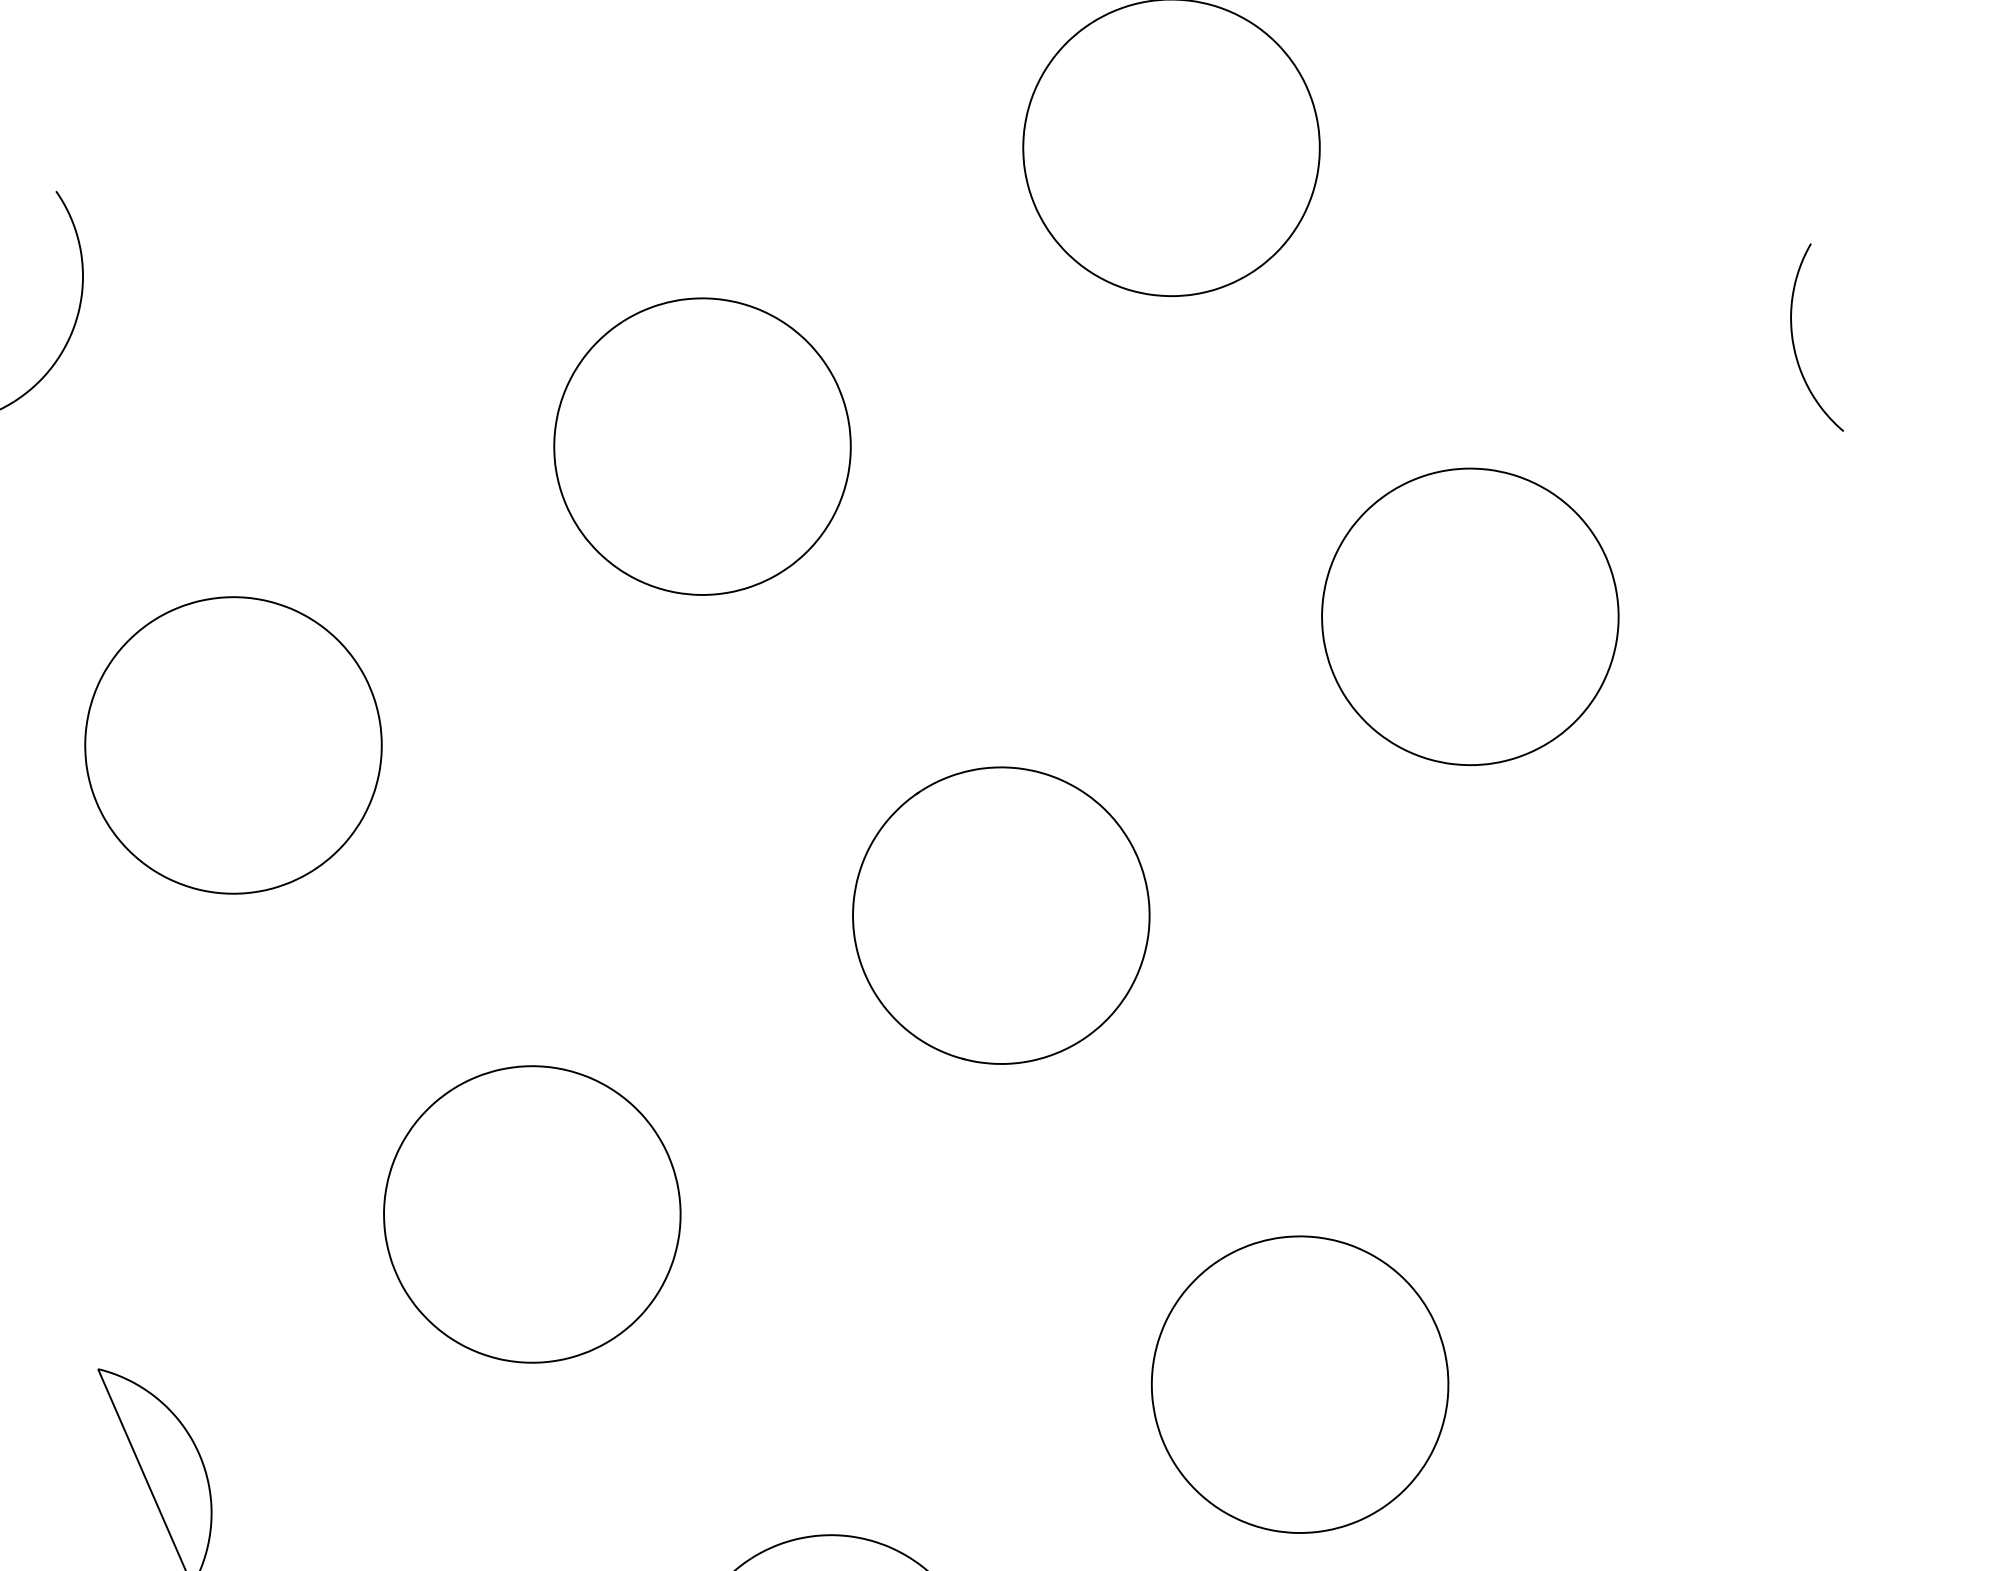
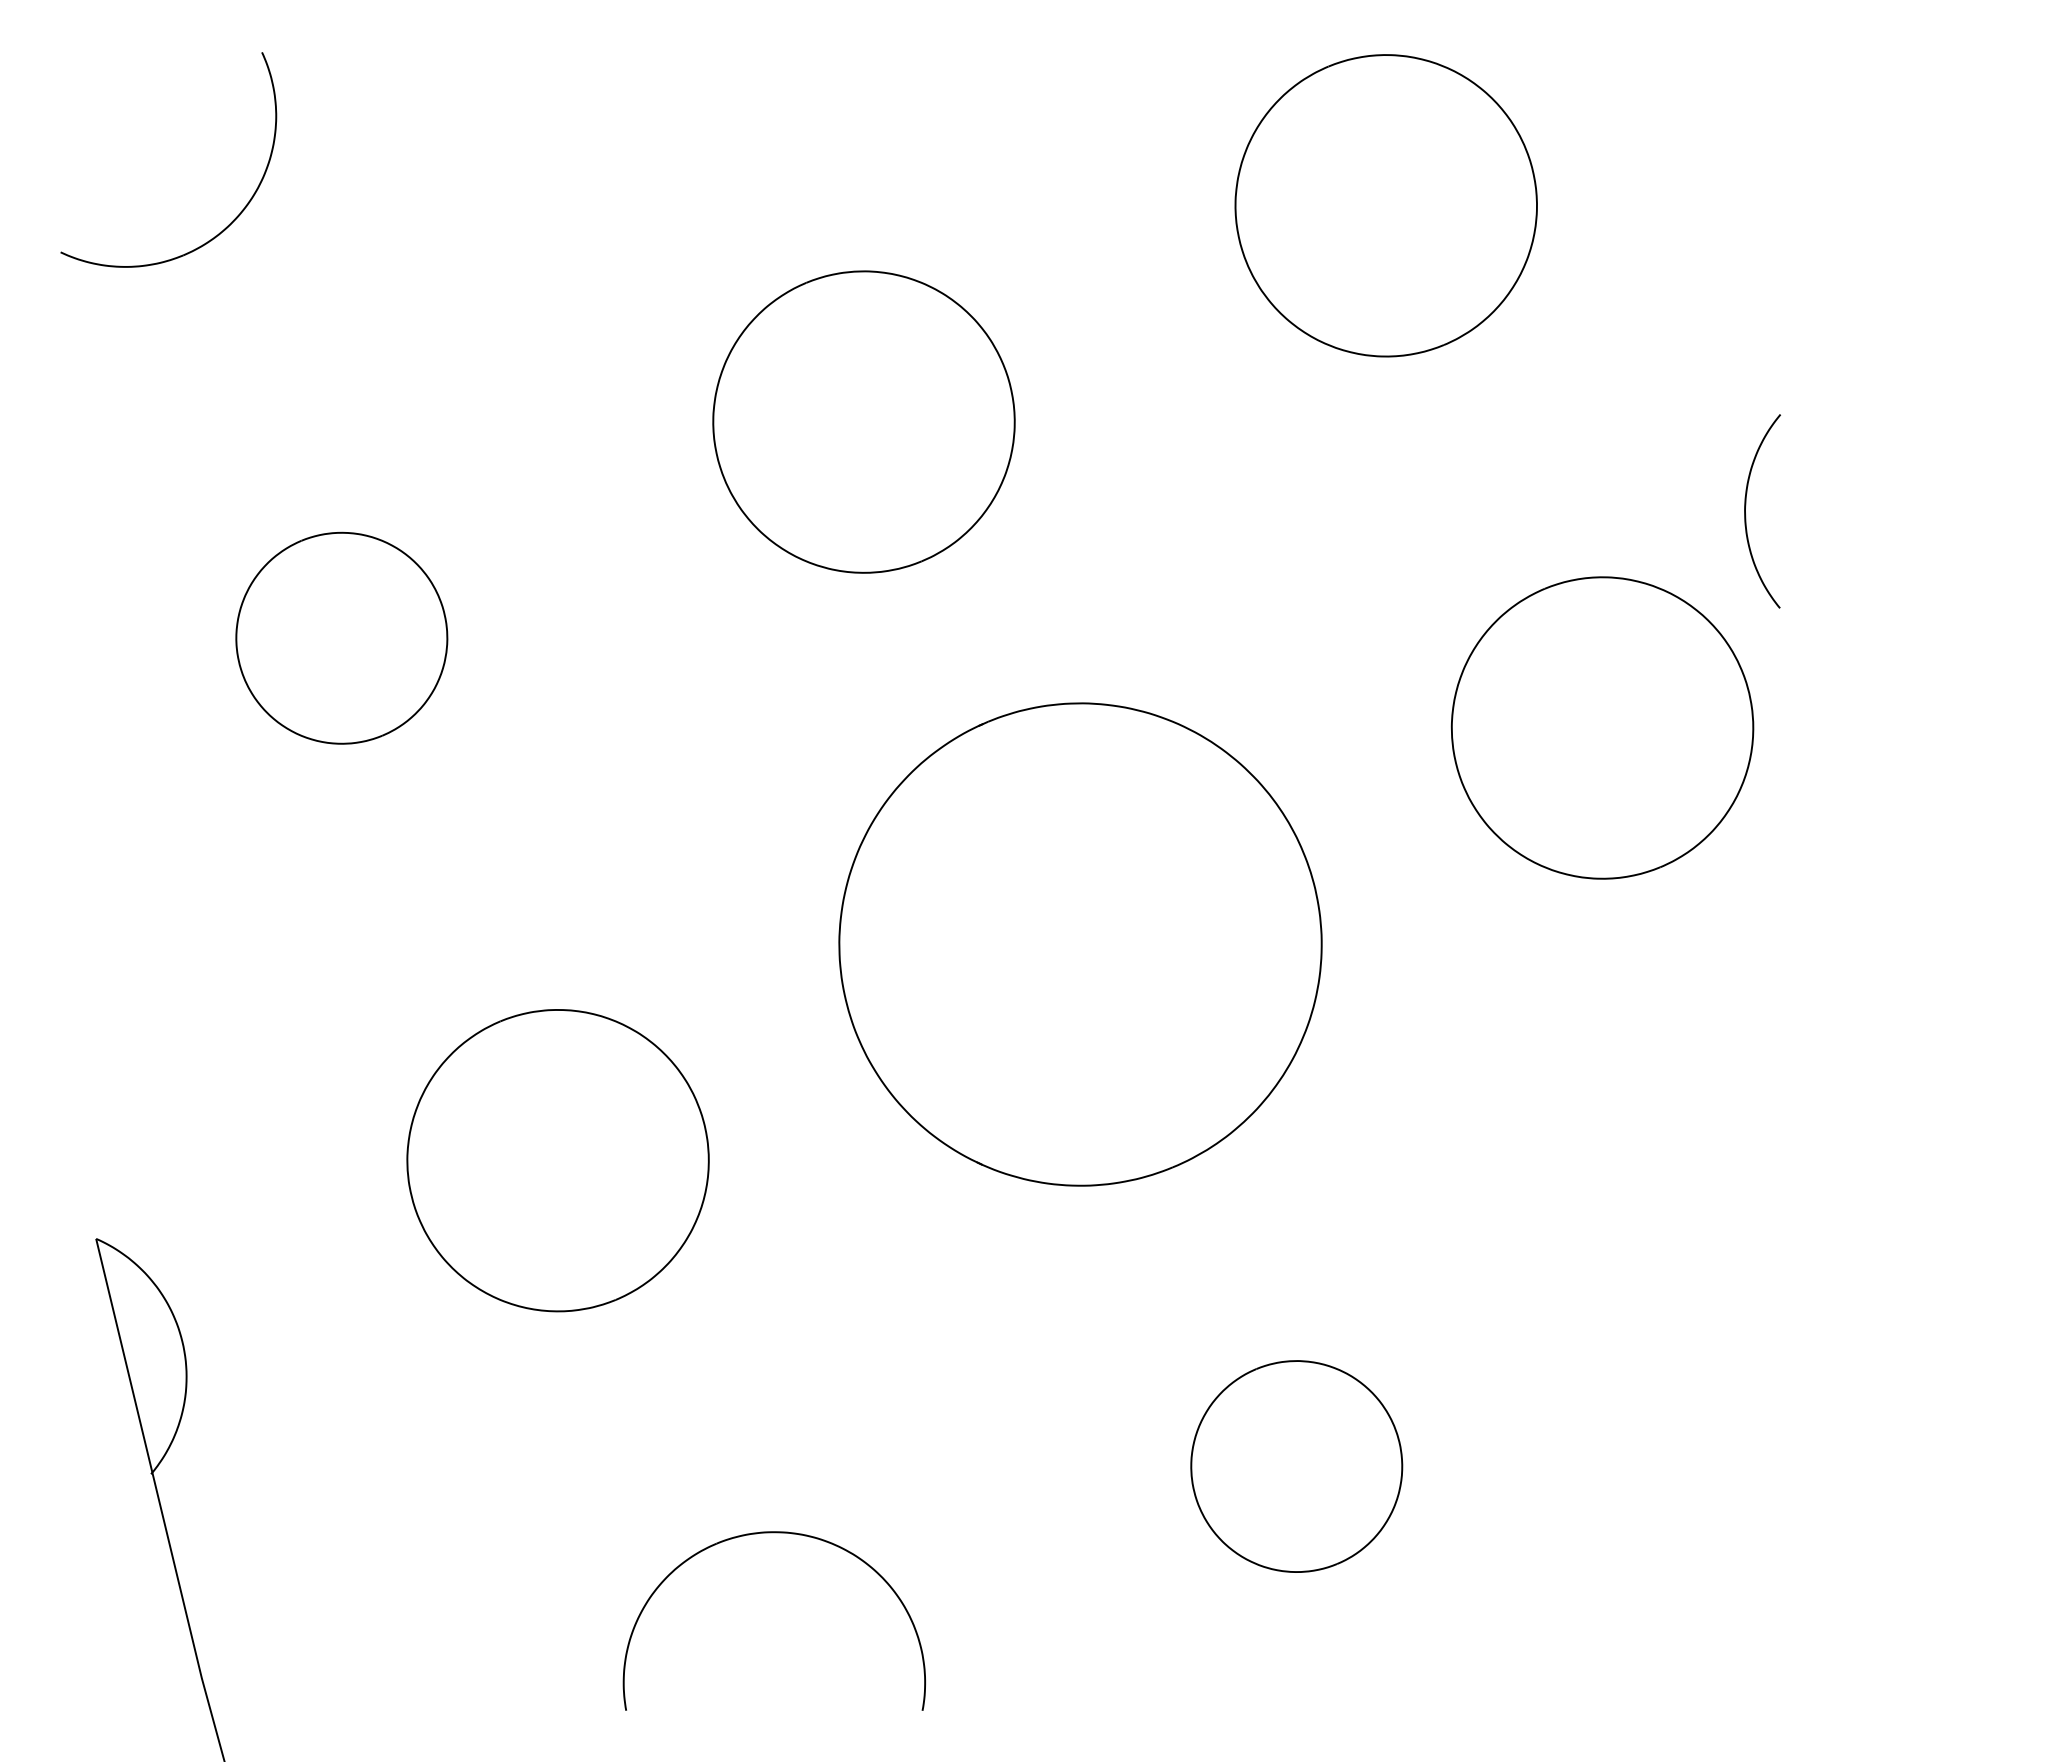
curve: (1795, 347) -> (1746, 515), moved
part: (233, 744) -> (341, 637), size x0.7
part: (1000, 914) -> (1079, 943), size x1.6
part: (1299, 1384) -> (1296, 1466), size x0.7

